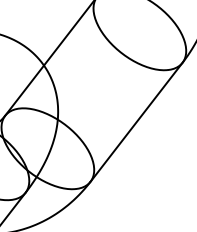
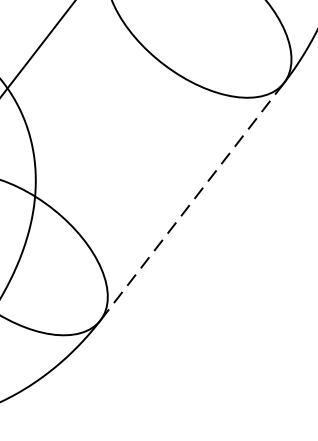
line: (136, 121) -> (192, 200), solid -> dashed

